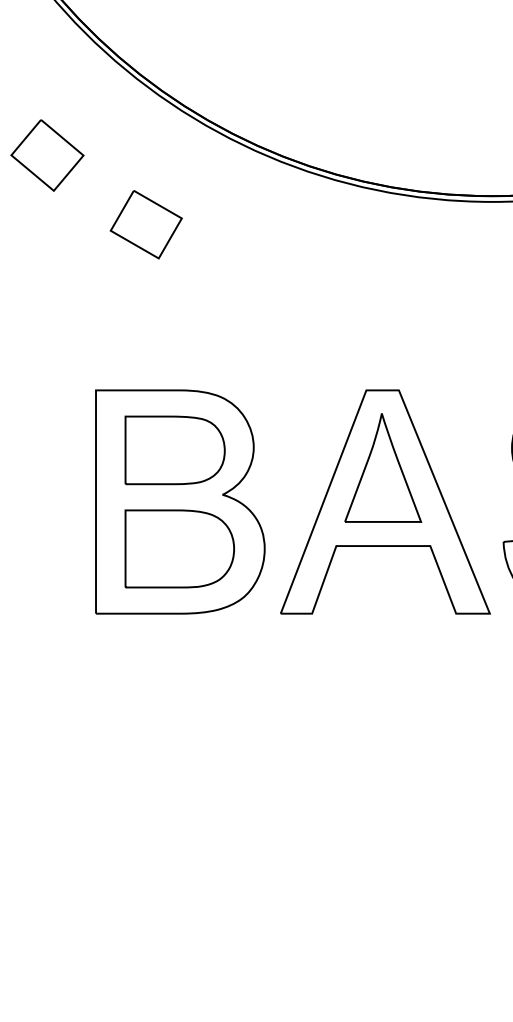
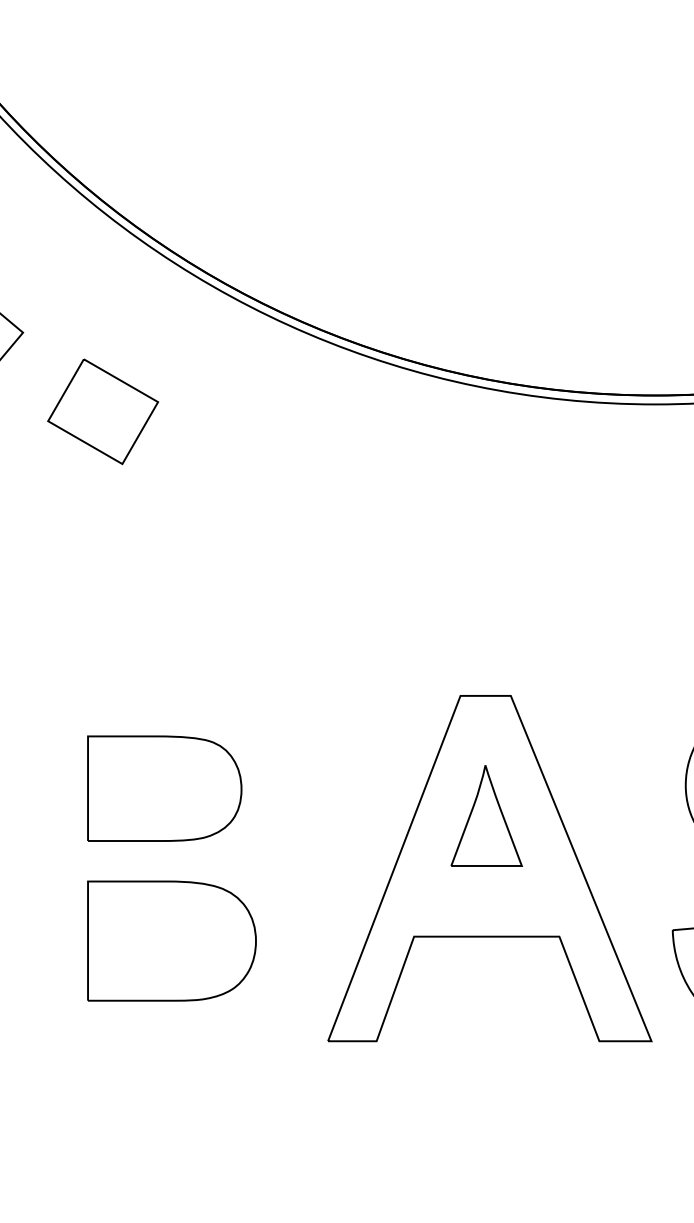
part: (145, 224) -> (101, 411), moved
part: (383, 467) -> (486, 815), size x0.6
part: (180, 501) -> (173, 867), removed

